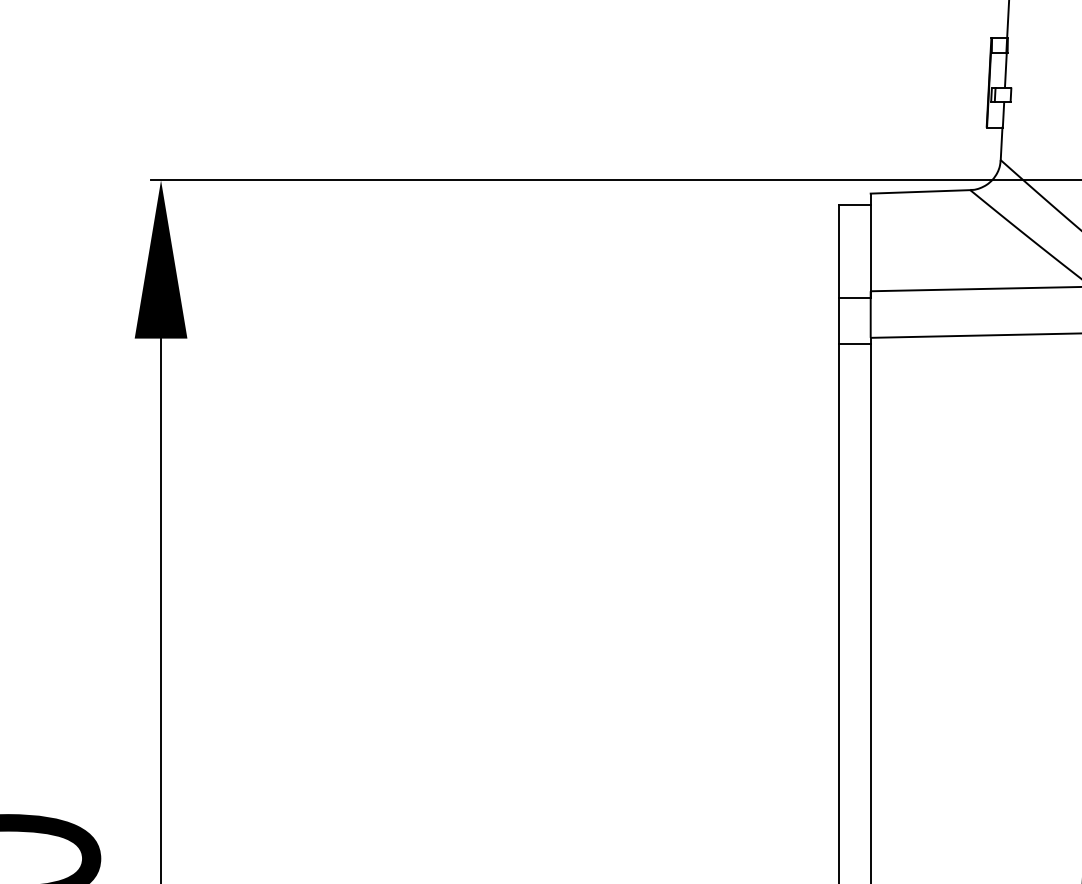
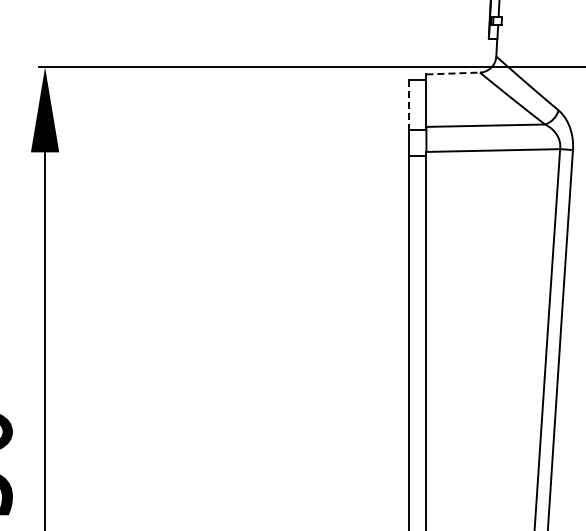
line: (921, 191) -> (453, 73), solid -> dashed
line: (839, 251) -> (409, 105), solid -> dashed

